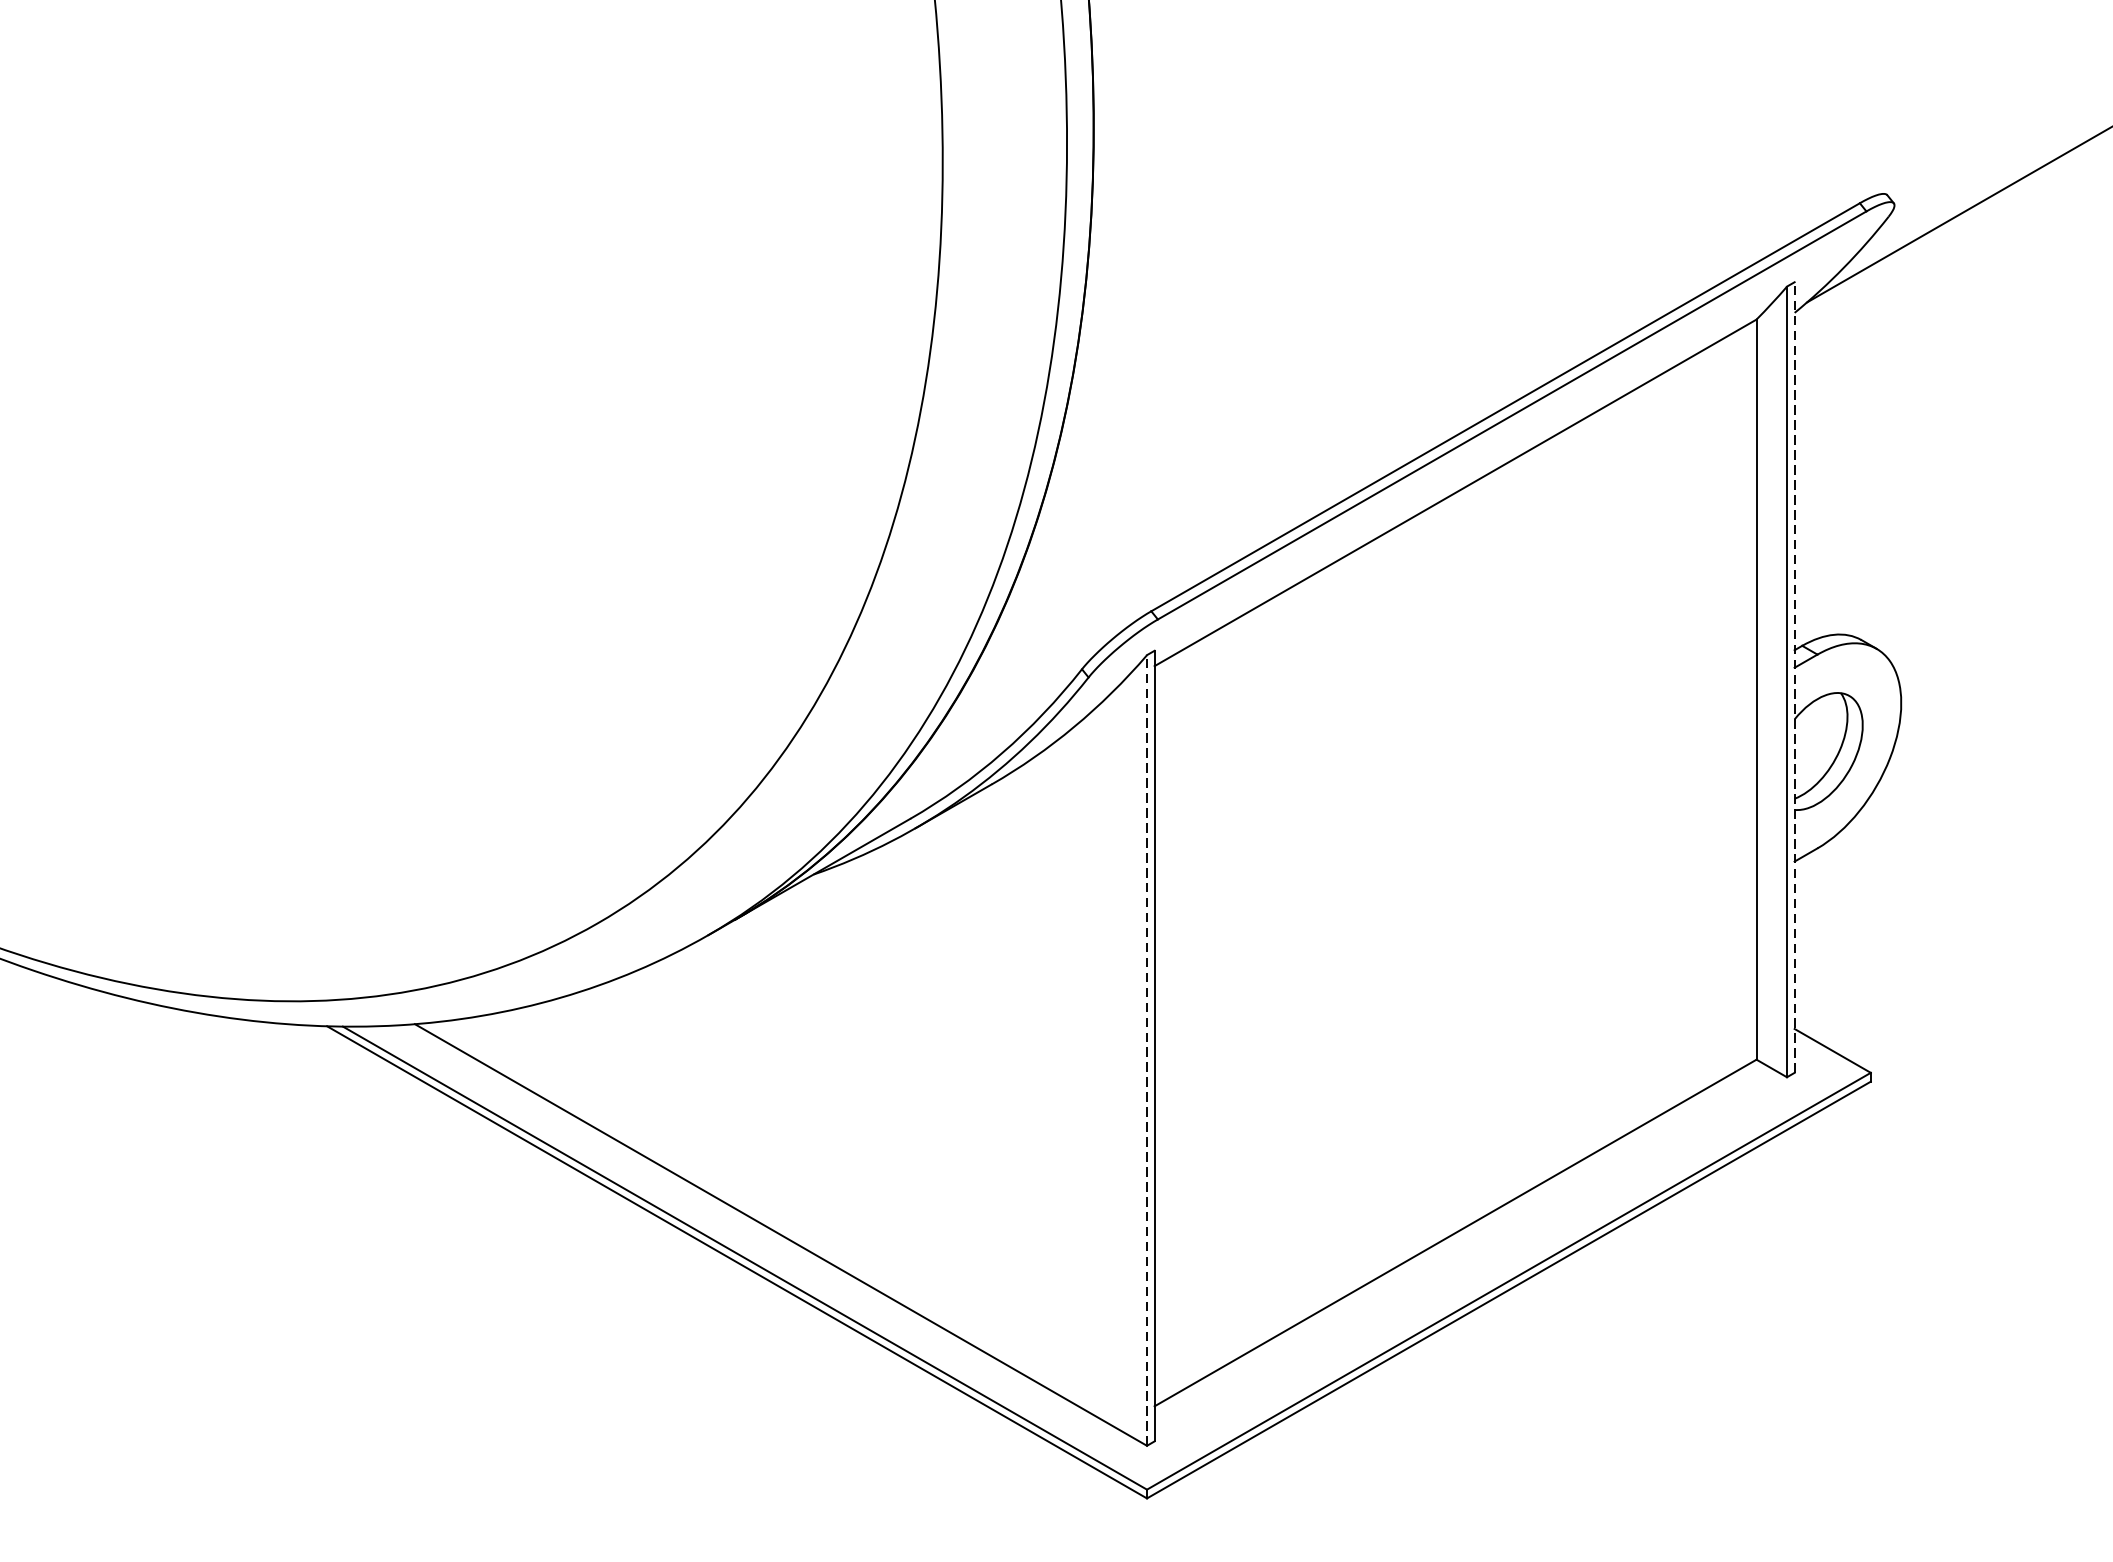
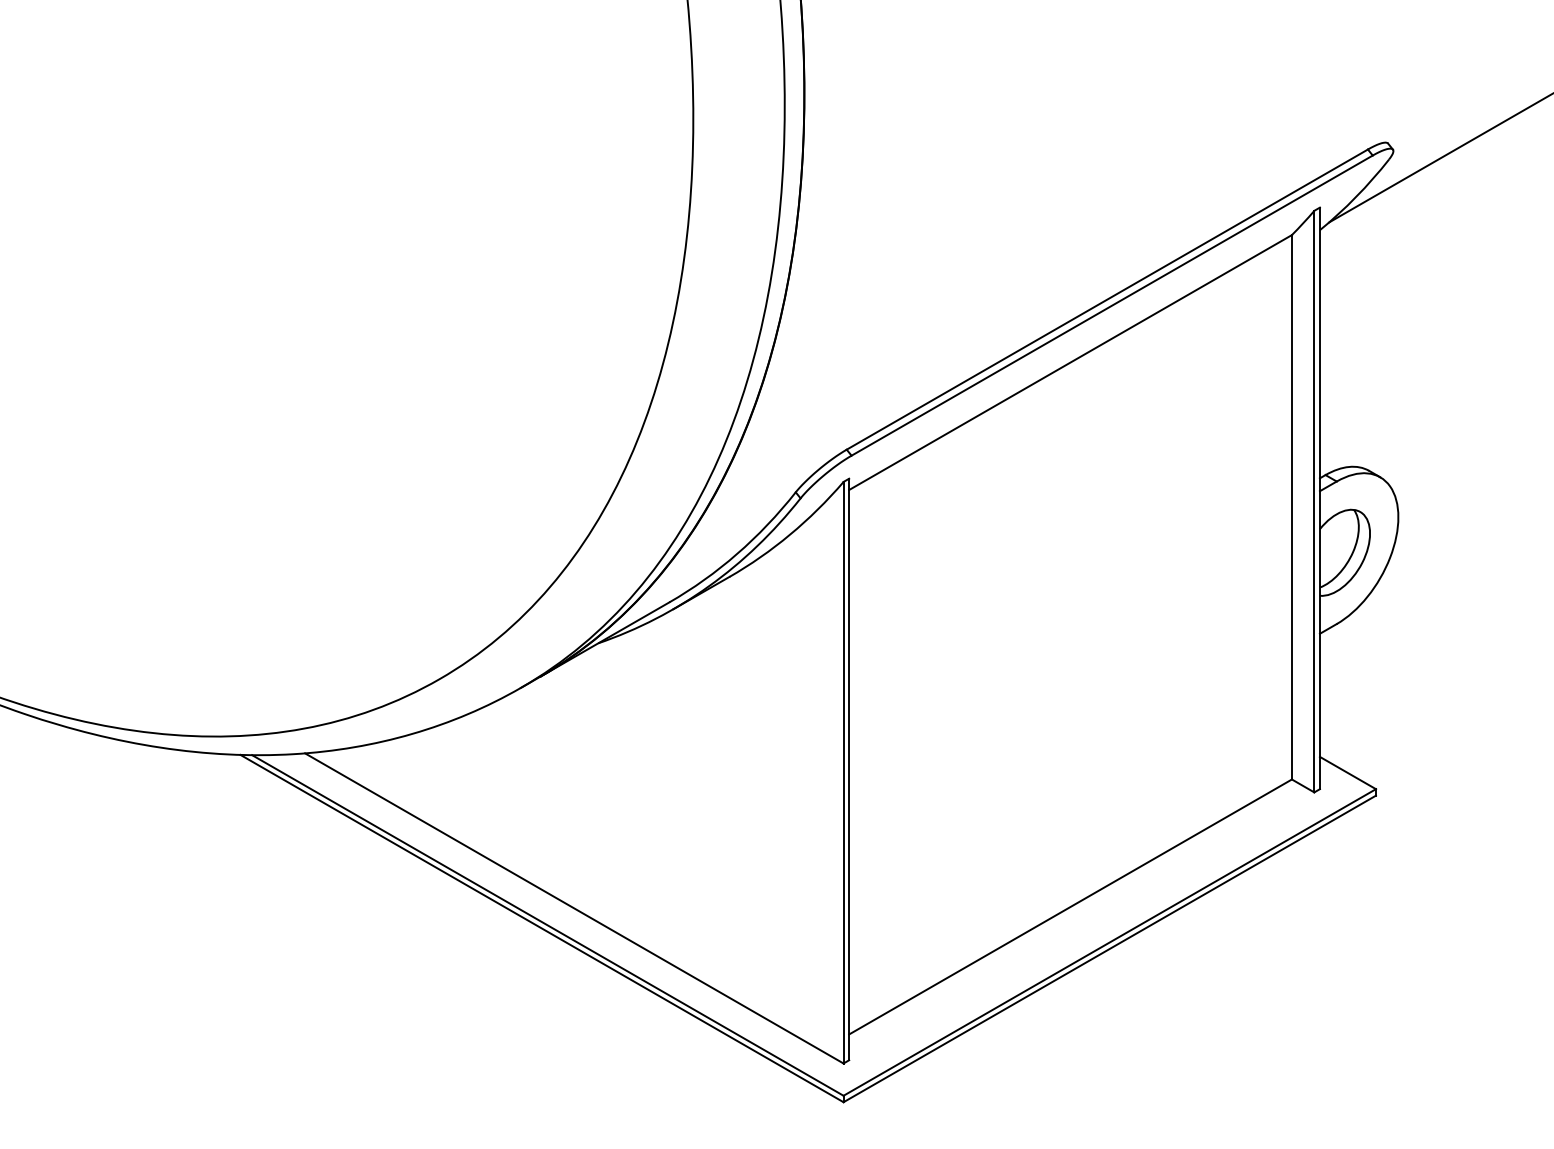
line: (1794, 677) -> (1319, 498), dashed -> solid
line: (1146, 1050) -> (843, 772), dashed -> solid

